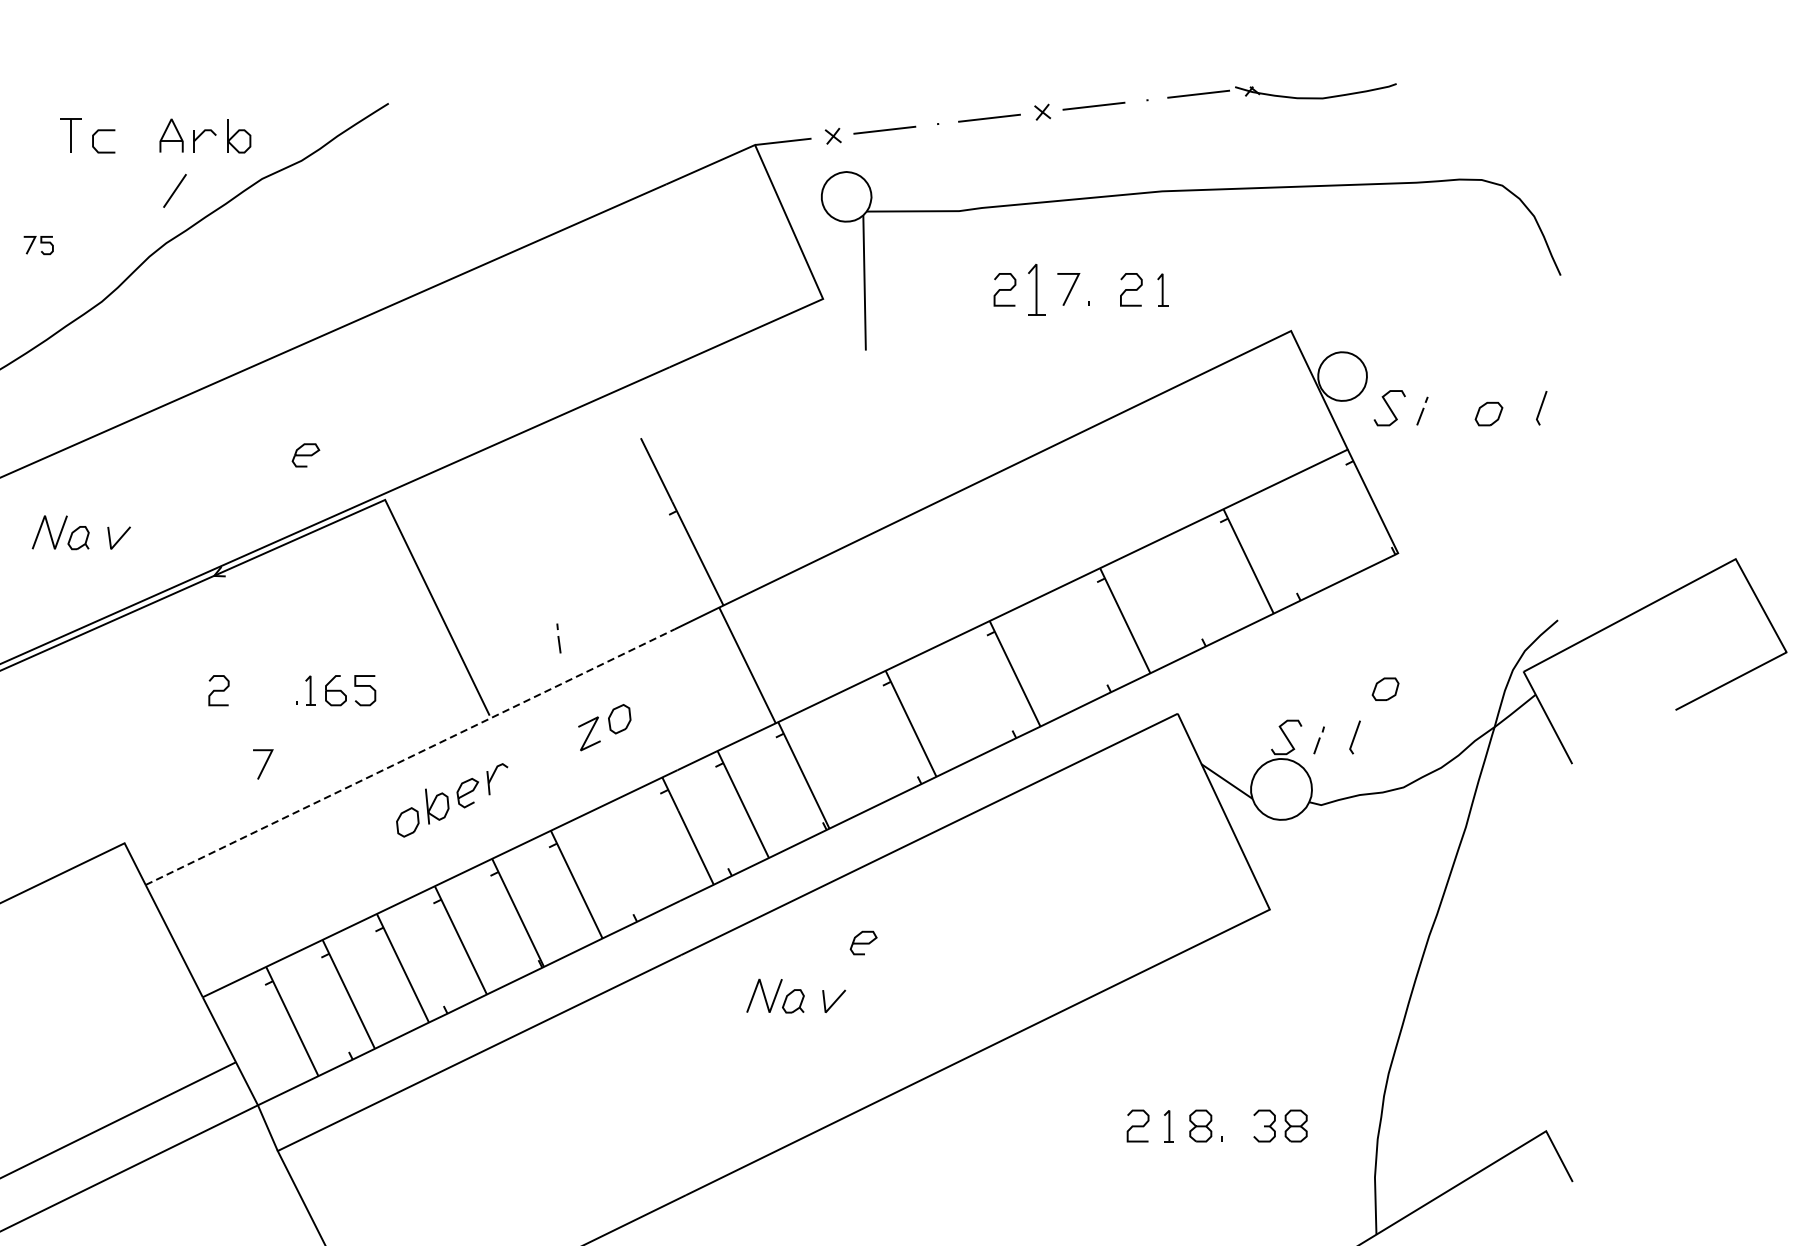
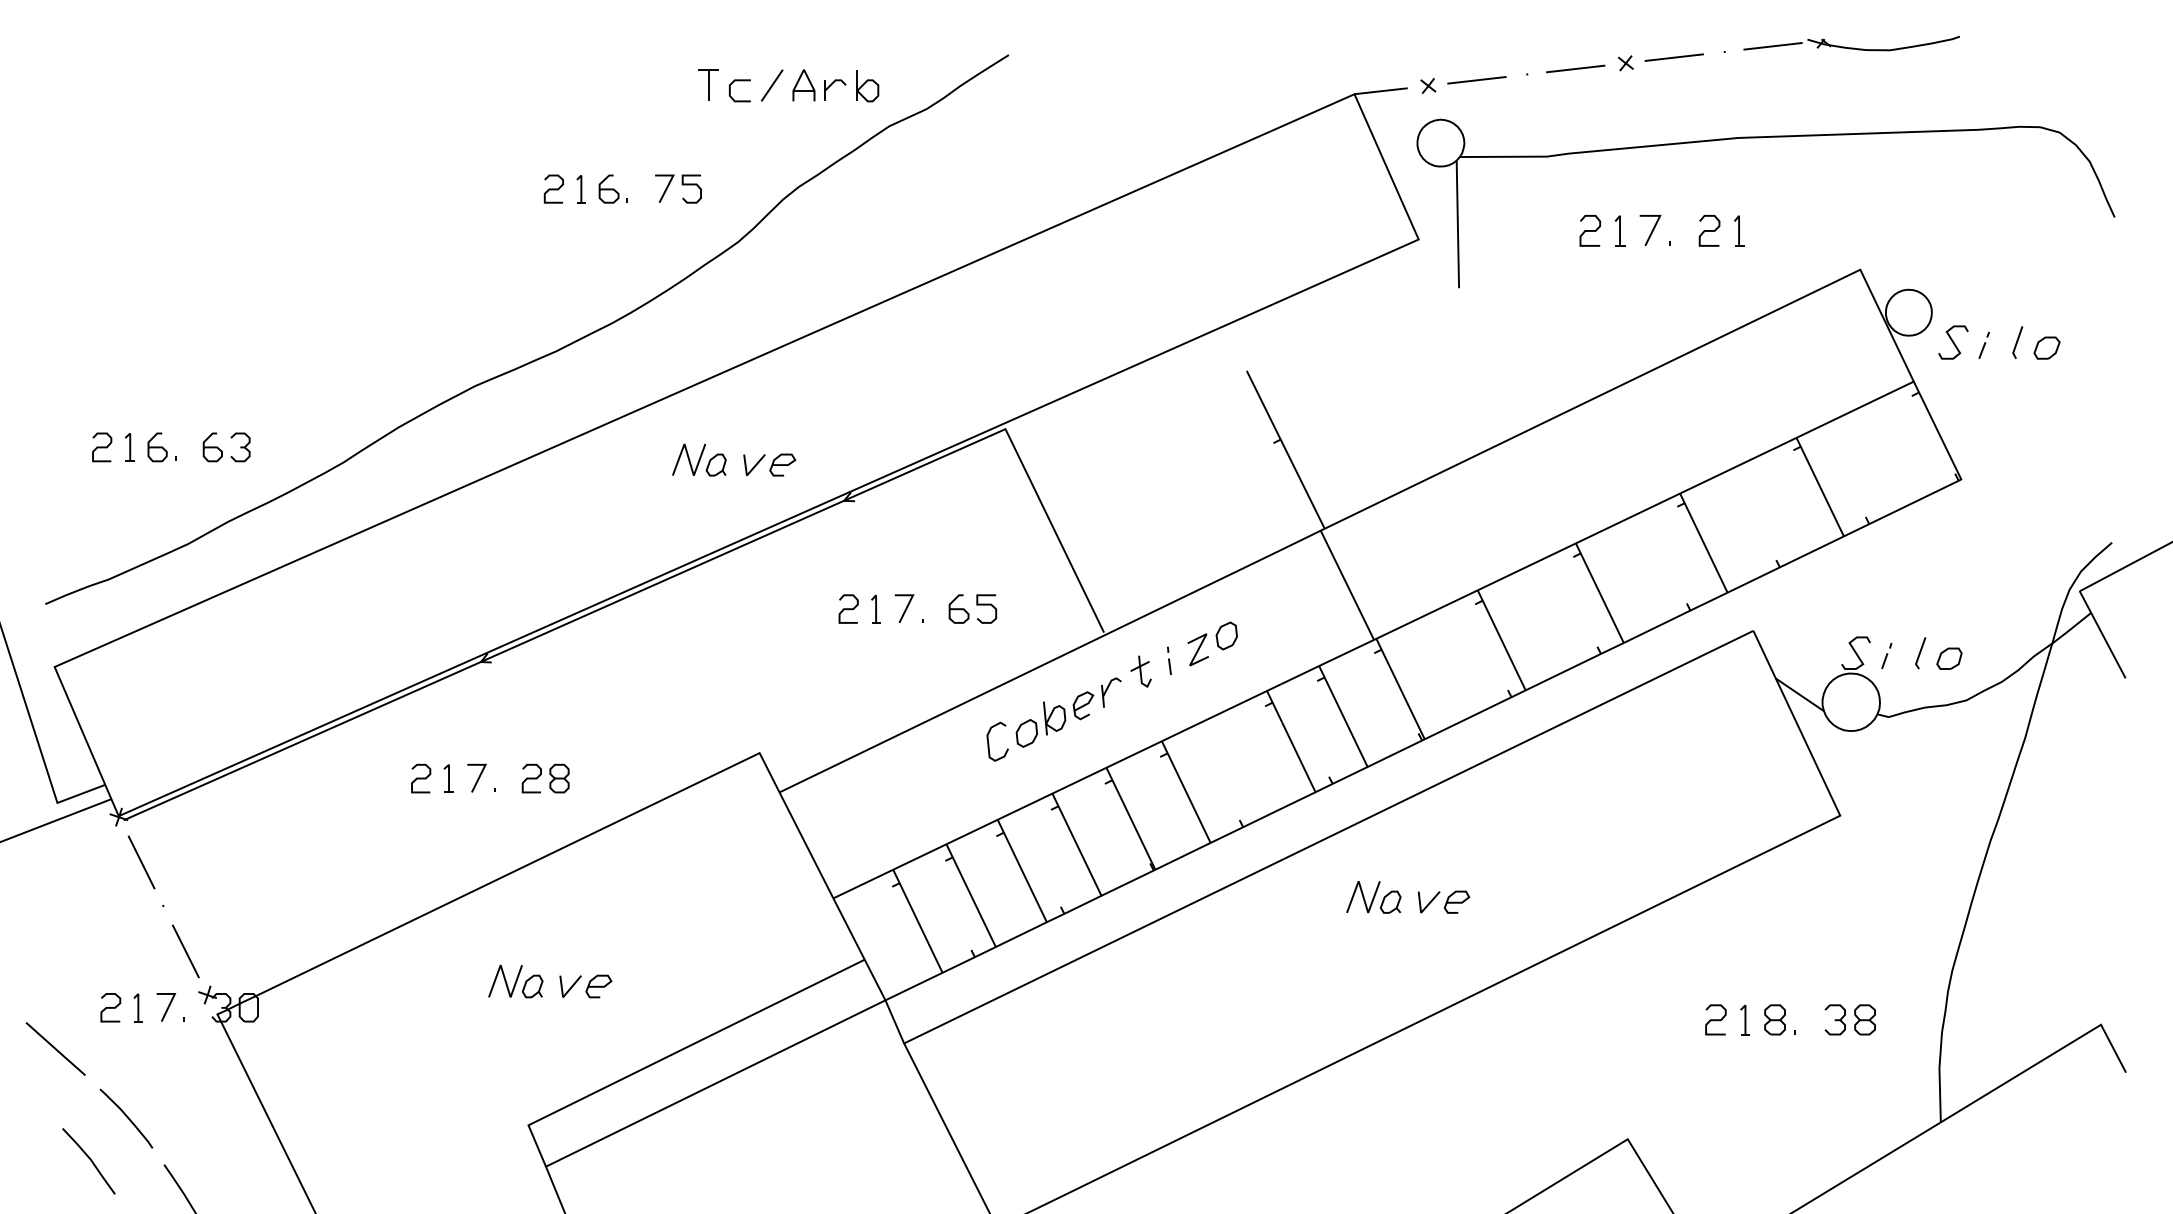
line: (174, 190) -> (771, 85), moved
part: (38, 244) -> (678, 188), size x1.67
part: (1035, 289) -> (1619, 230), size x0.62
line: (1541, 408) -> (2017, 342), moved
part: (305, 454) -> (782, 464), moved
part: (558, 638) -> (1169, 660), moved
part: (1385, 688) -> (1949, 658), moved
part: (309, 690) -> (875, 608), moved
line: (410, 756) -> (1029, 671), dashed -> solid
part: (528, 756) -> (1140, 671), added
line: (264, 764) -> (905, 608), moved
curve: (368, 833) -> (989, 743), added
part: (863, 942) -> (1456, 901), moved

